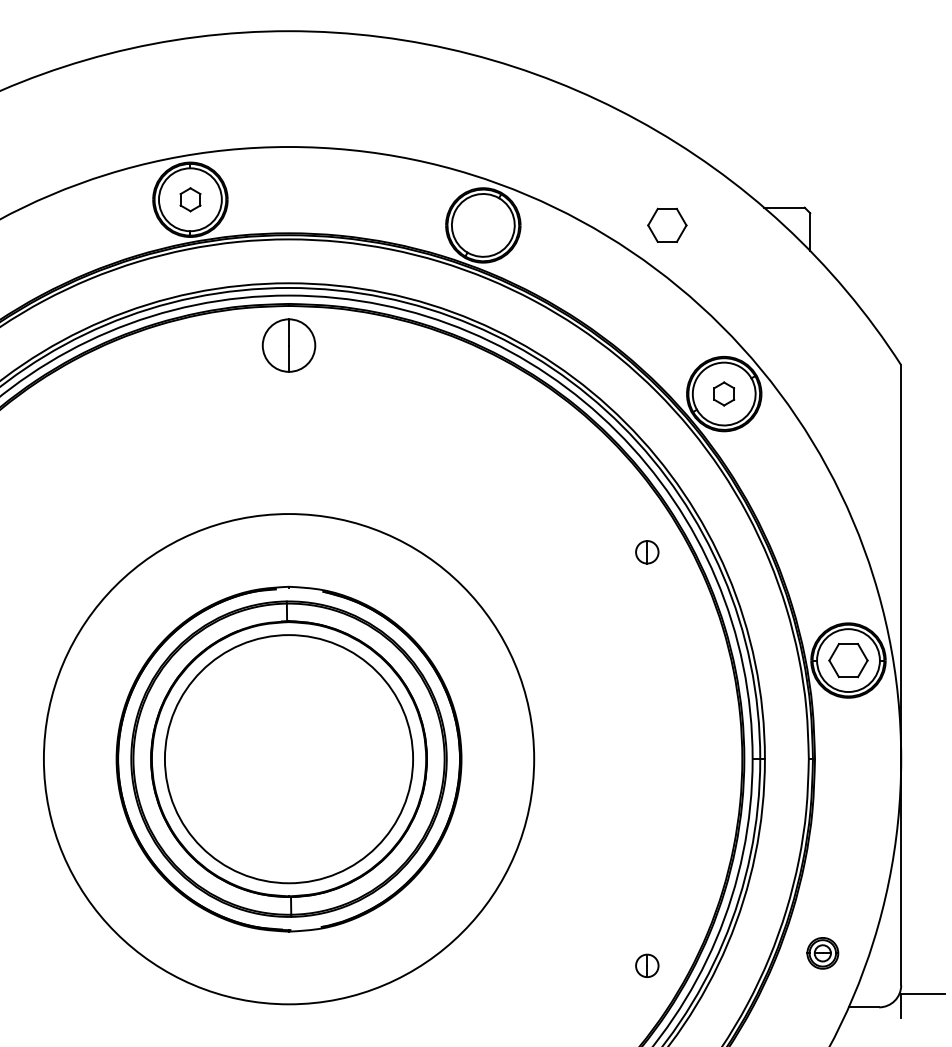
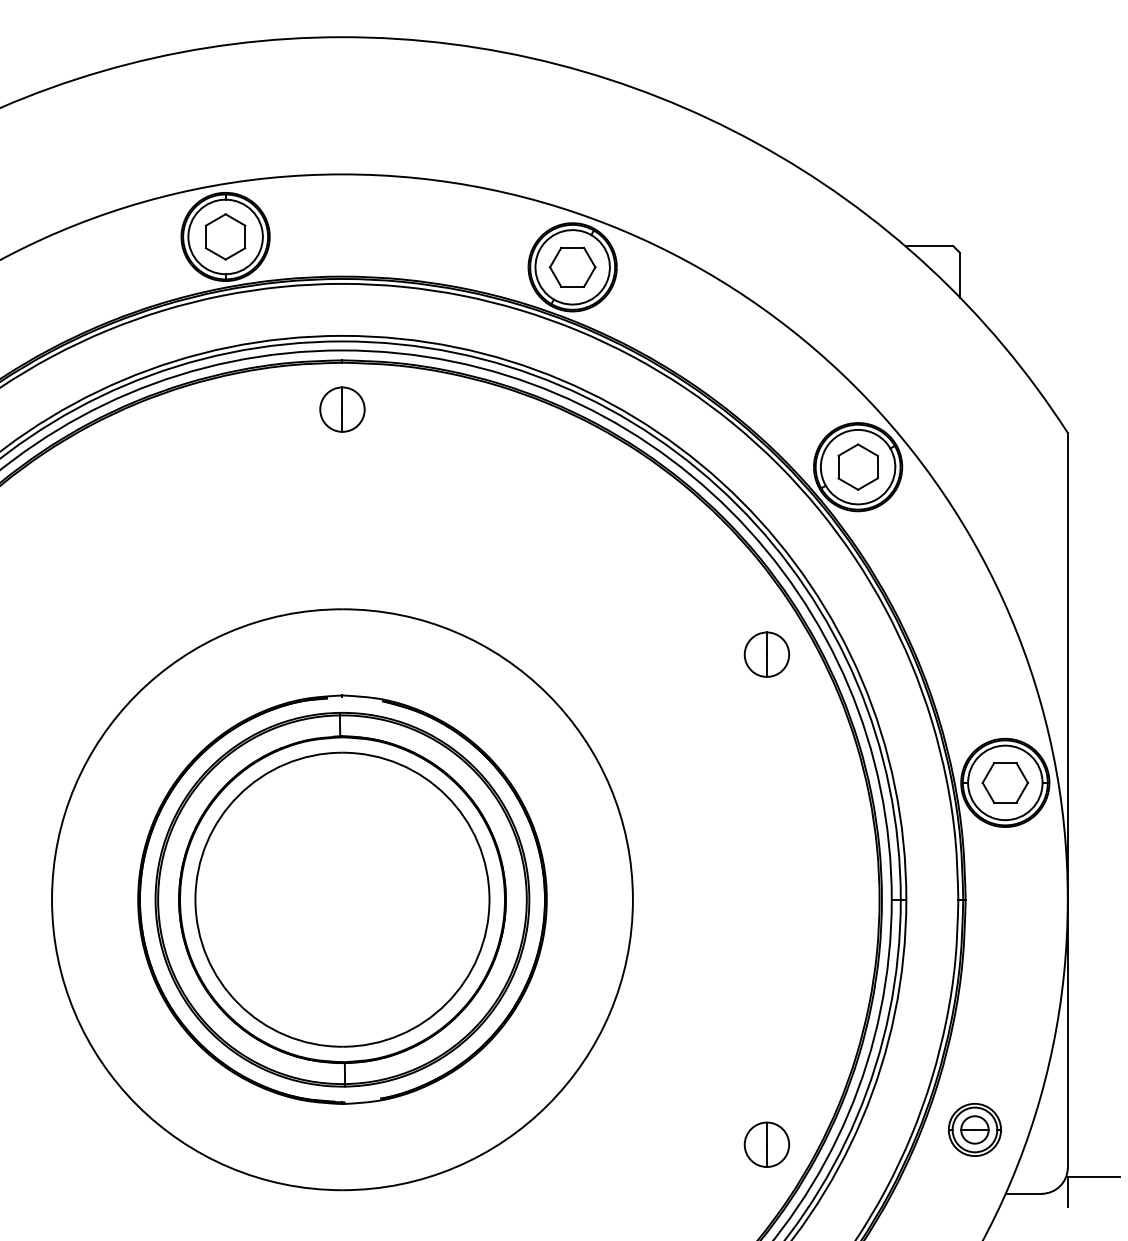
part: (190, 199) -> (225, 236), size x1.67
part: (667, 224) -> (572, 266), moved
part: (289, 345) -> (342, 409), size x0.71
part: (723, 393) -> (857, 466), size x1.67
part: (646, 552) -> (766, 654), size x1.67
part: (822, 953) -> (974, 1129), size x1.43
part: (646, 965) -> (766, 1144), size x1.67

